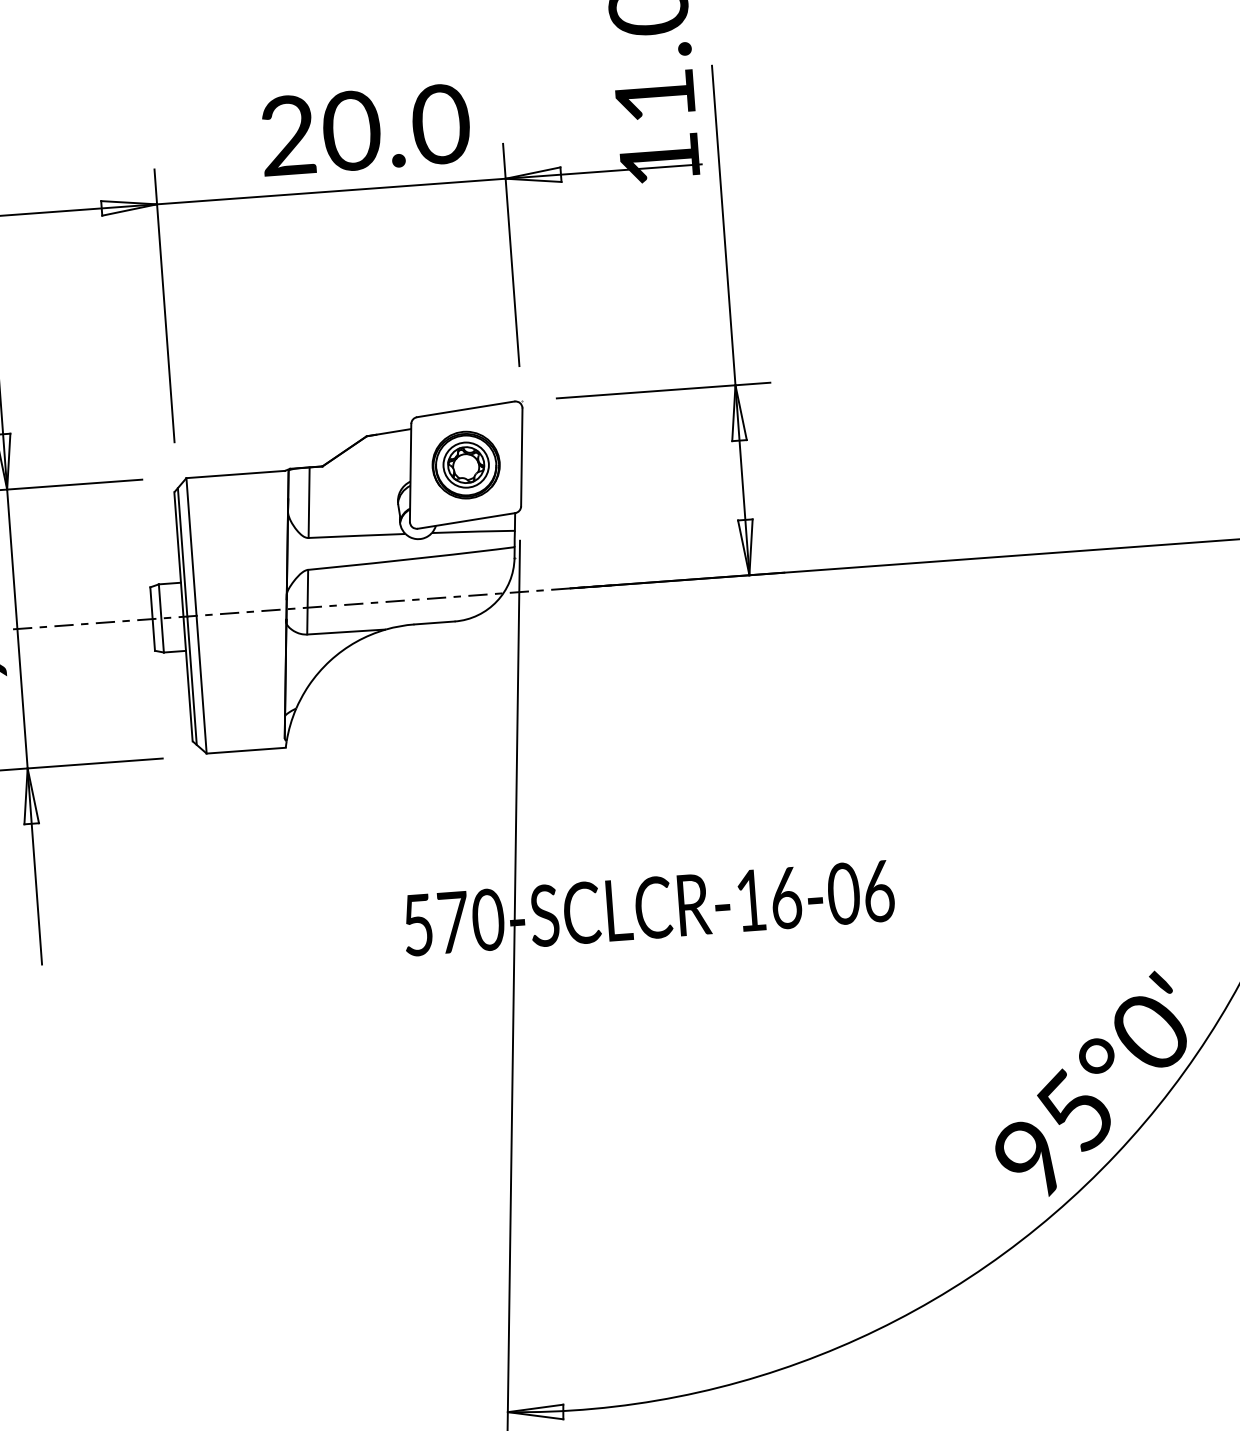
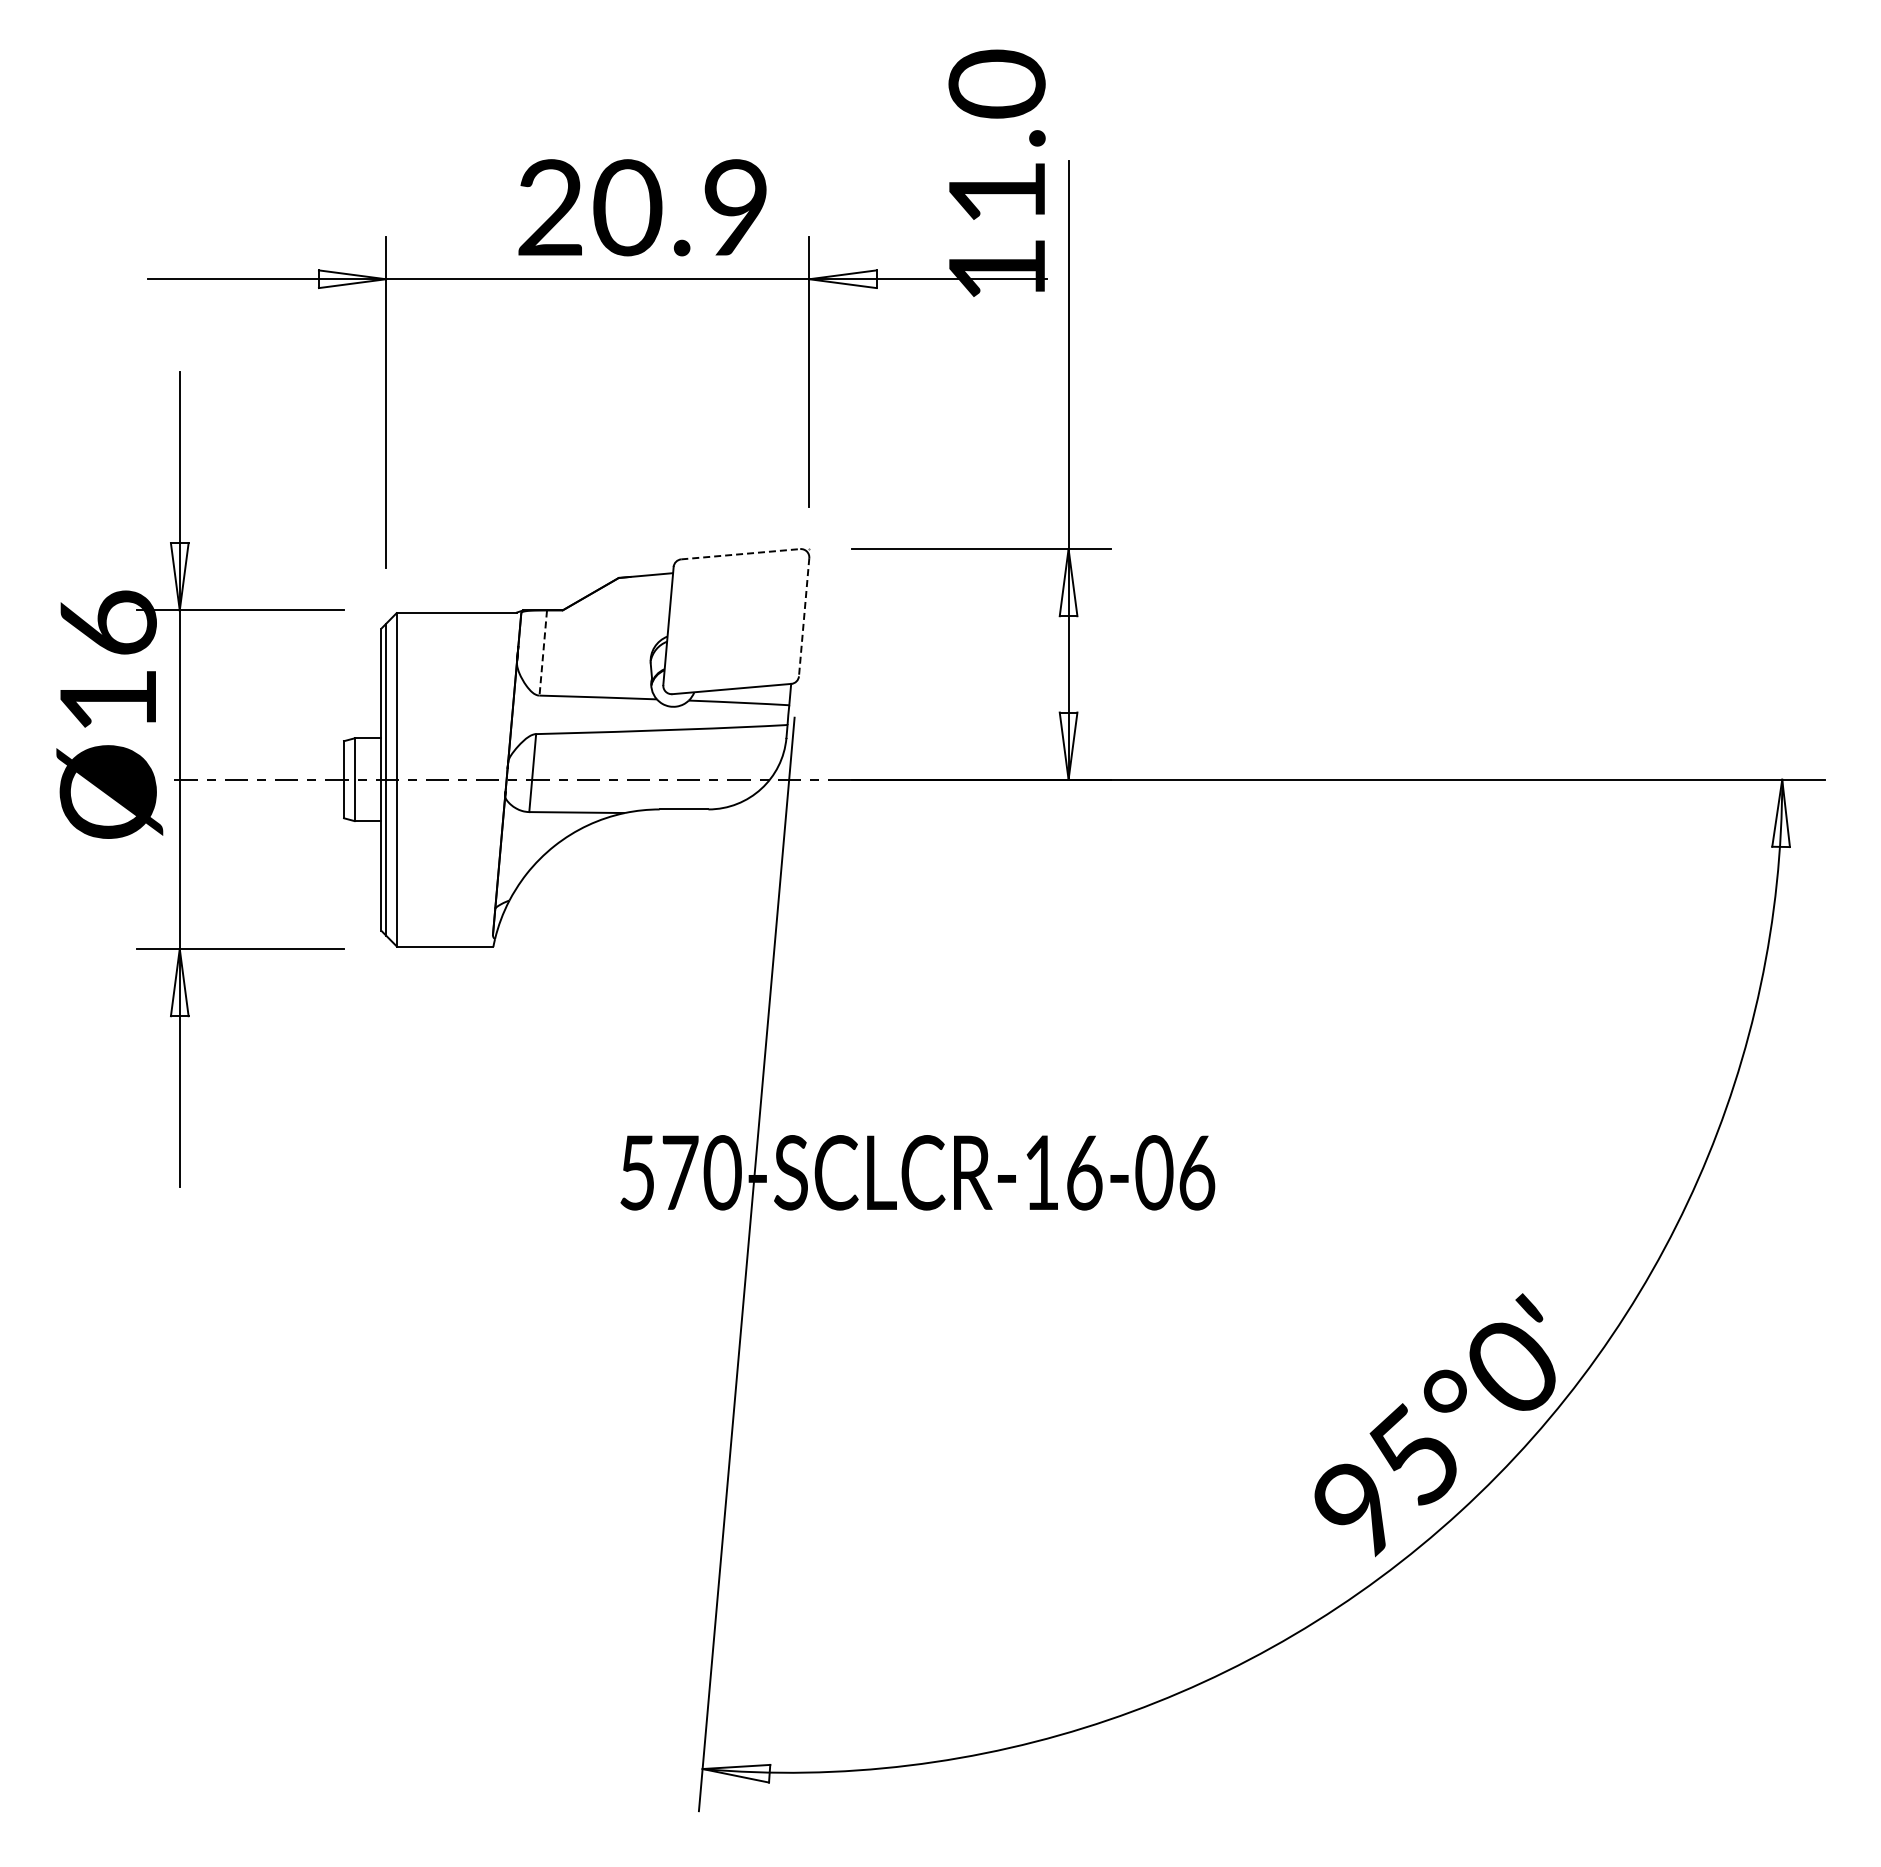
text: (440, 124) -> (735, 208), 20.0 -> 20.9
line: (465, 409) -> (740, 554), solid -> dashed
line: (522, 457) -> (804, 617), solid -> dashed
part: (465, 465) -> (735, 621), removed
line: (309, 503) -> (543, 653), solid -> dashed

